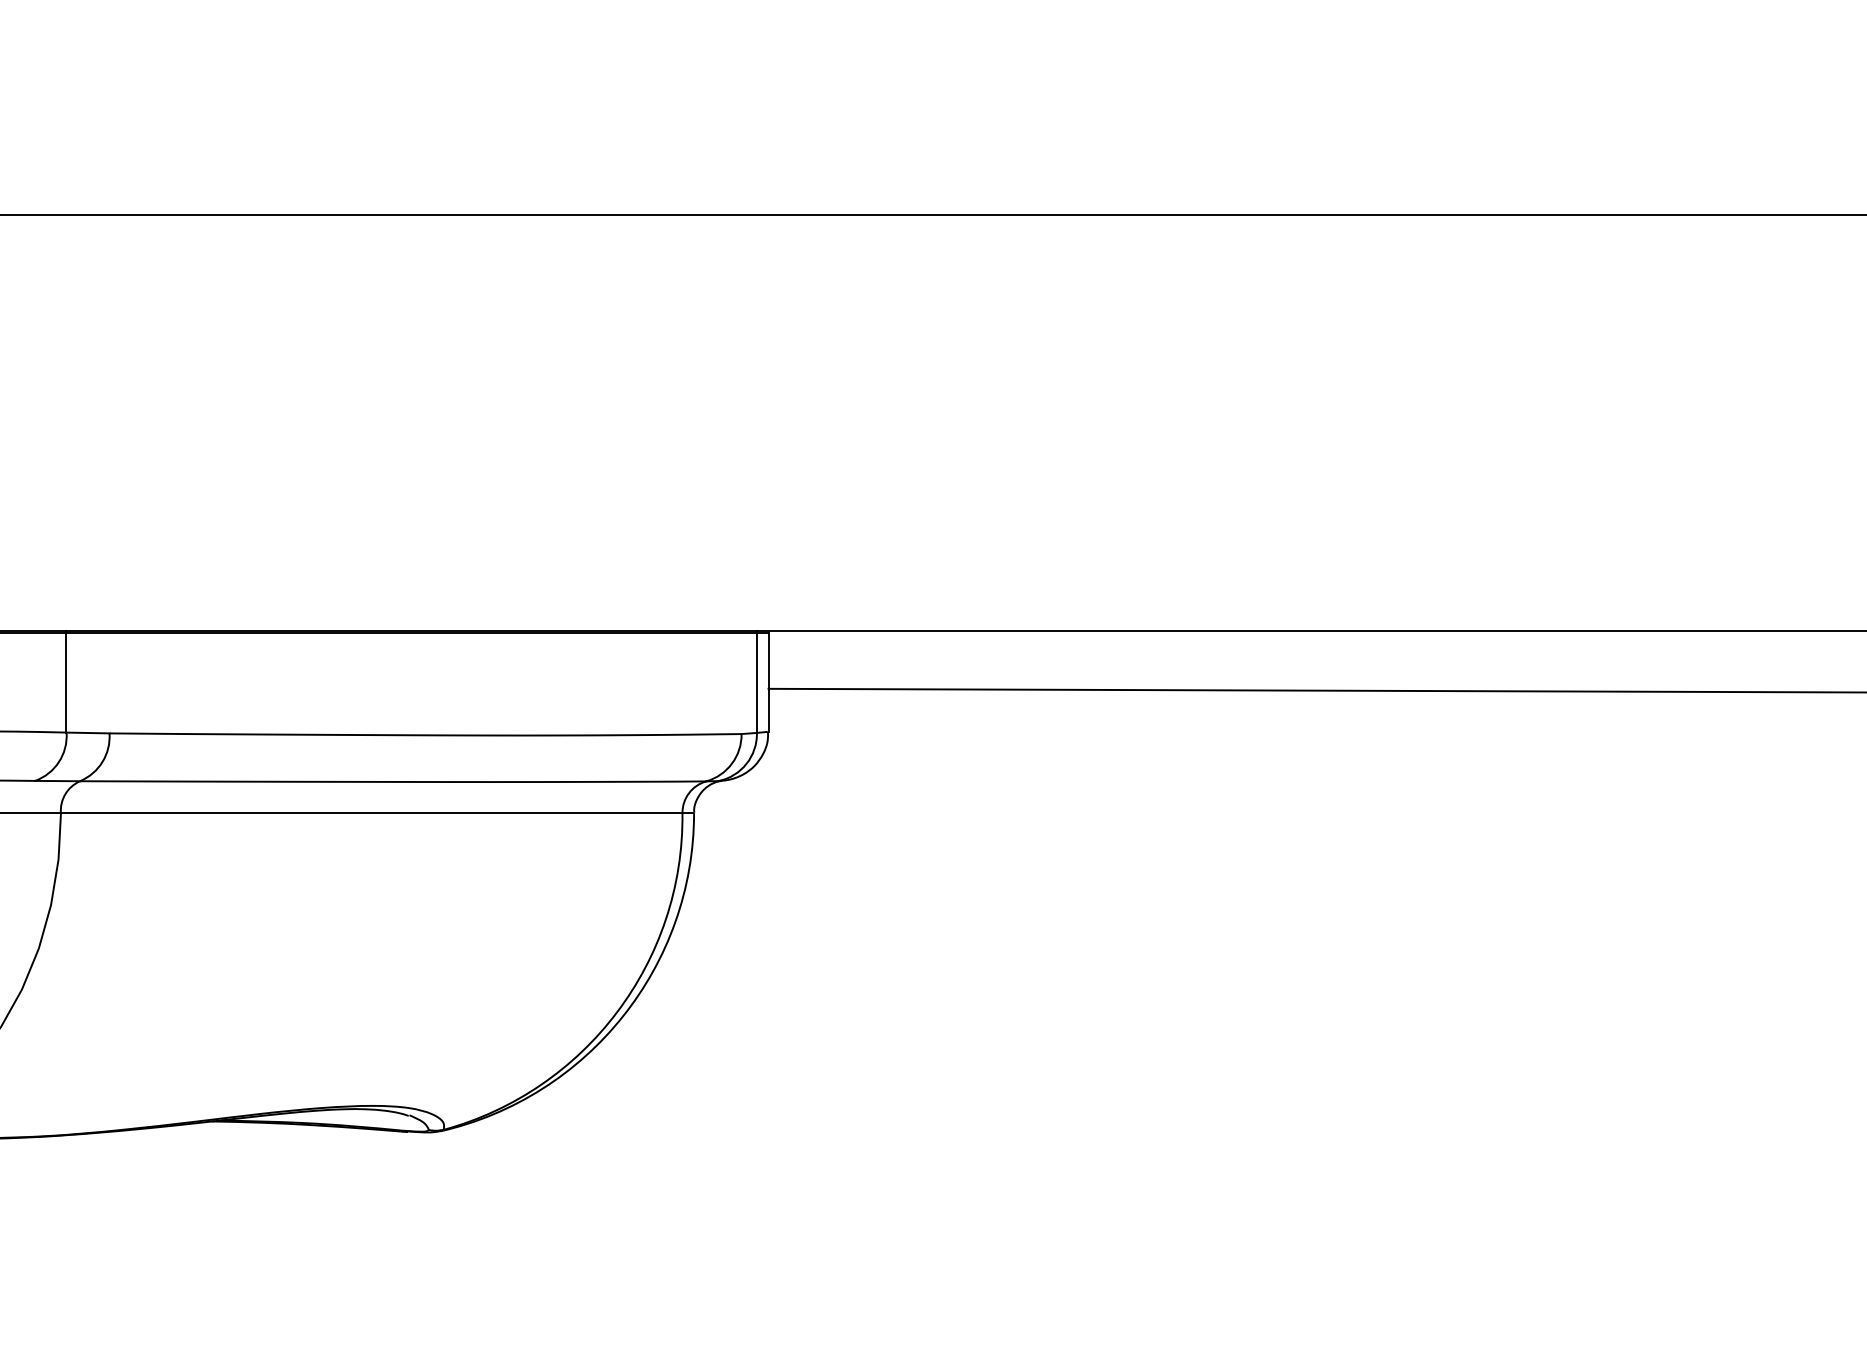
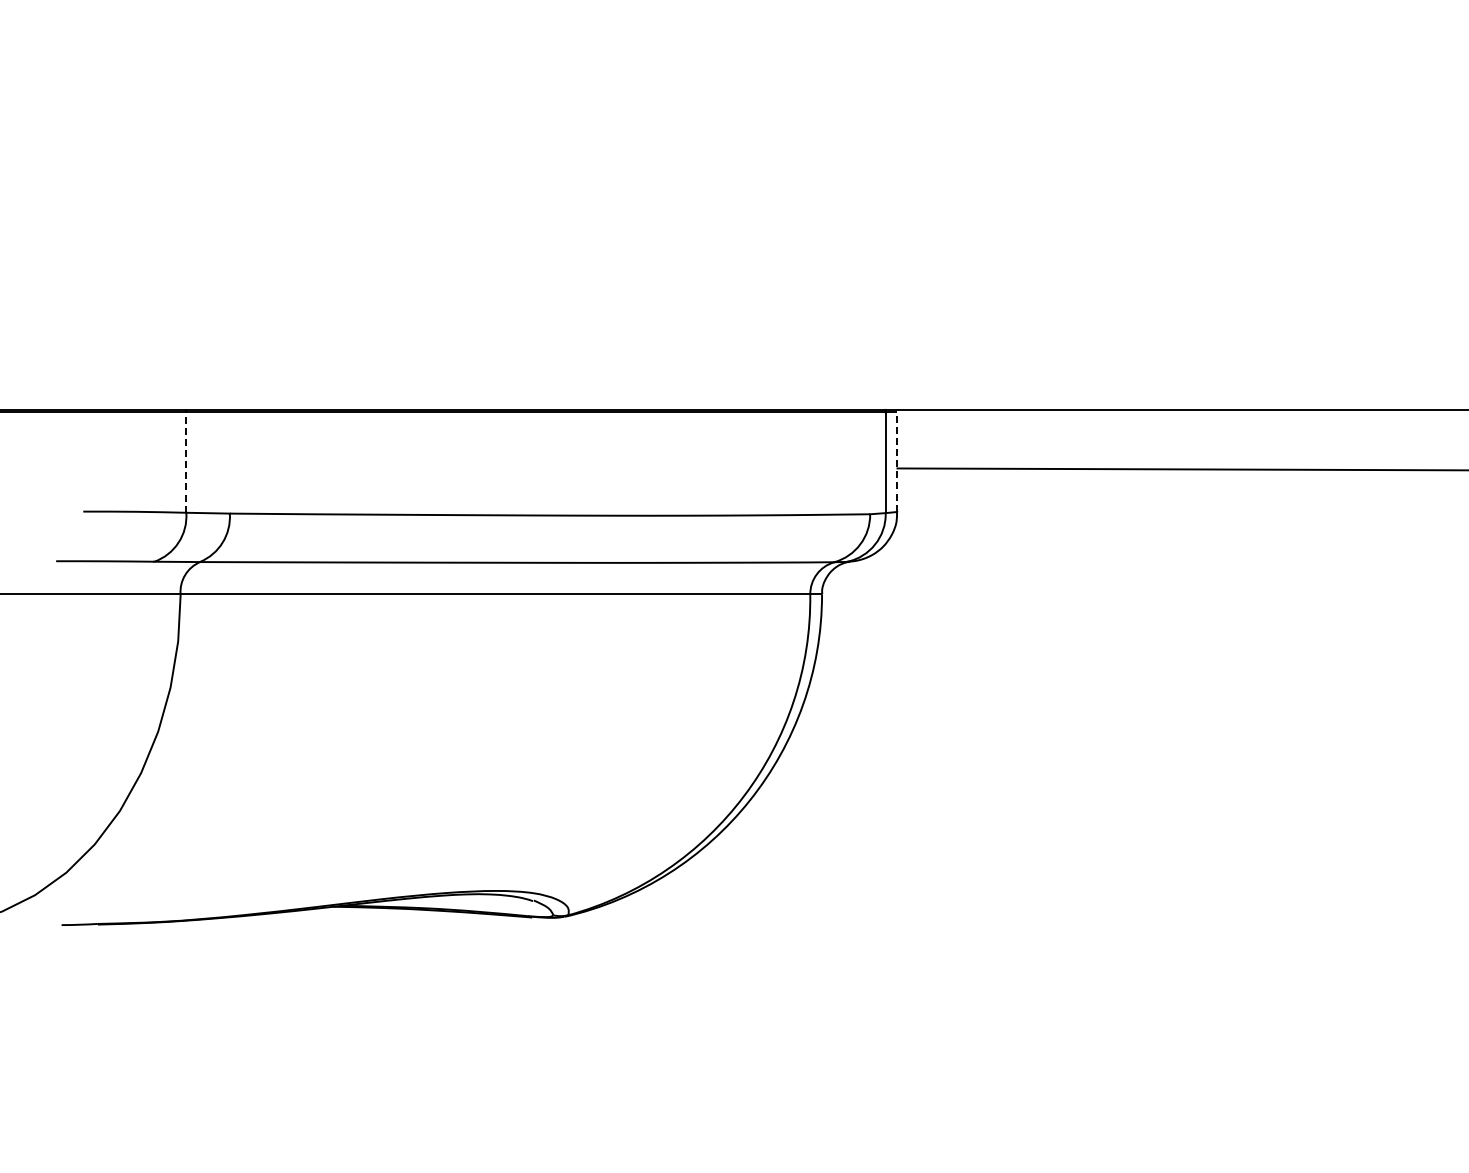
line: (768, 682) -> (897, 462), solid -> dashed
line: (66, 683) -> (186, 463), solid -> dashed

